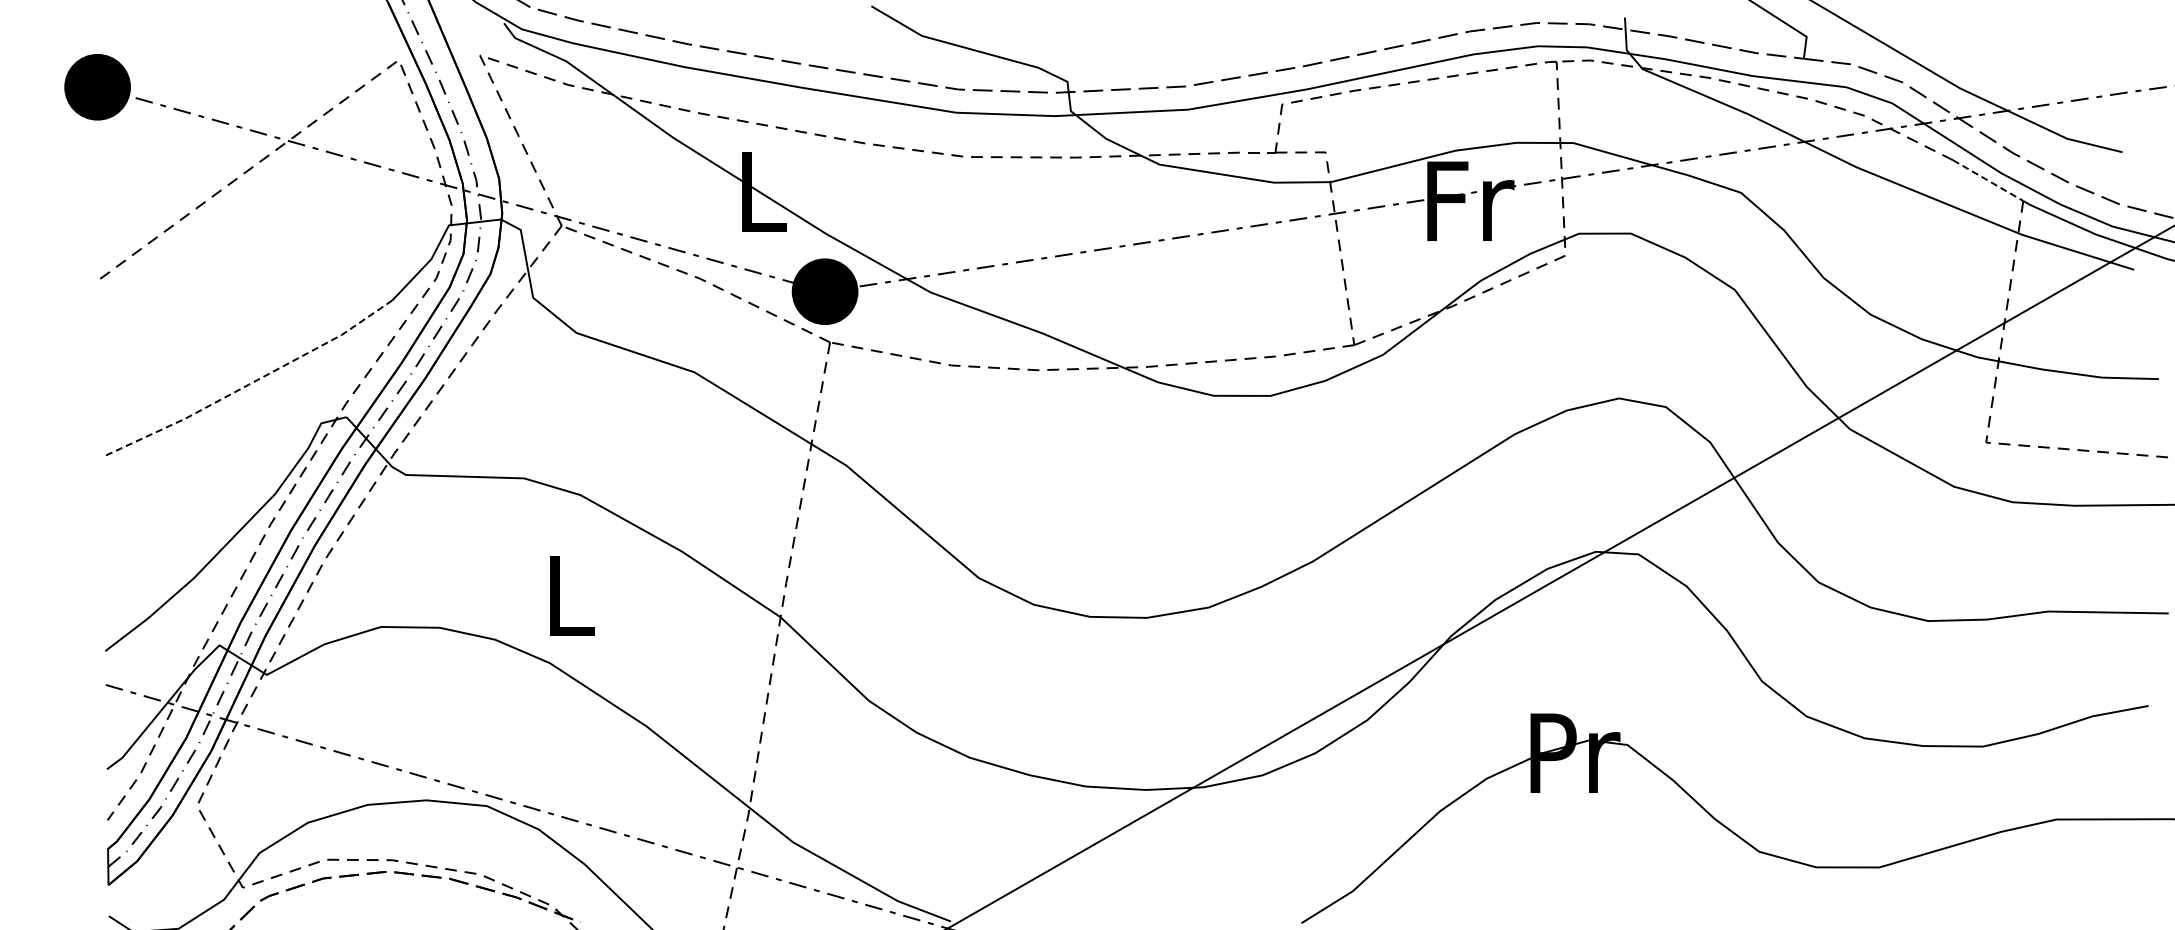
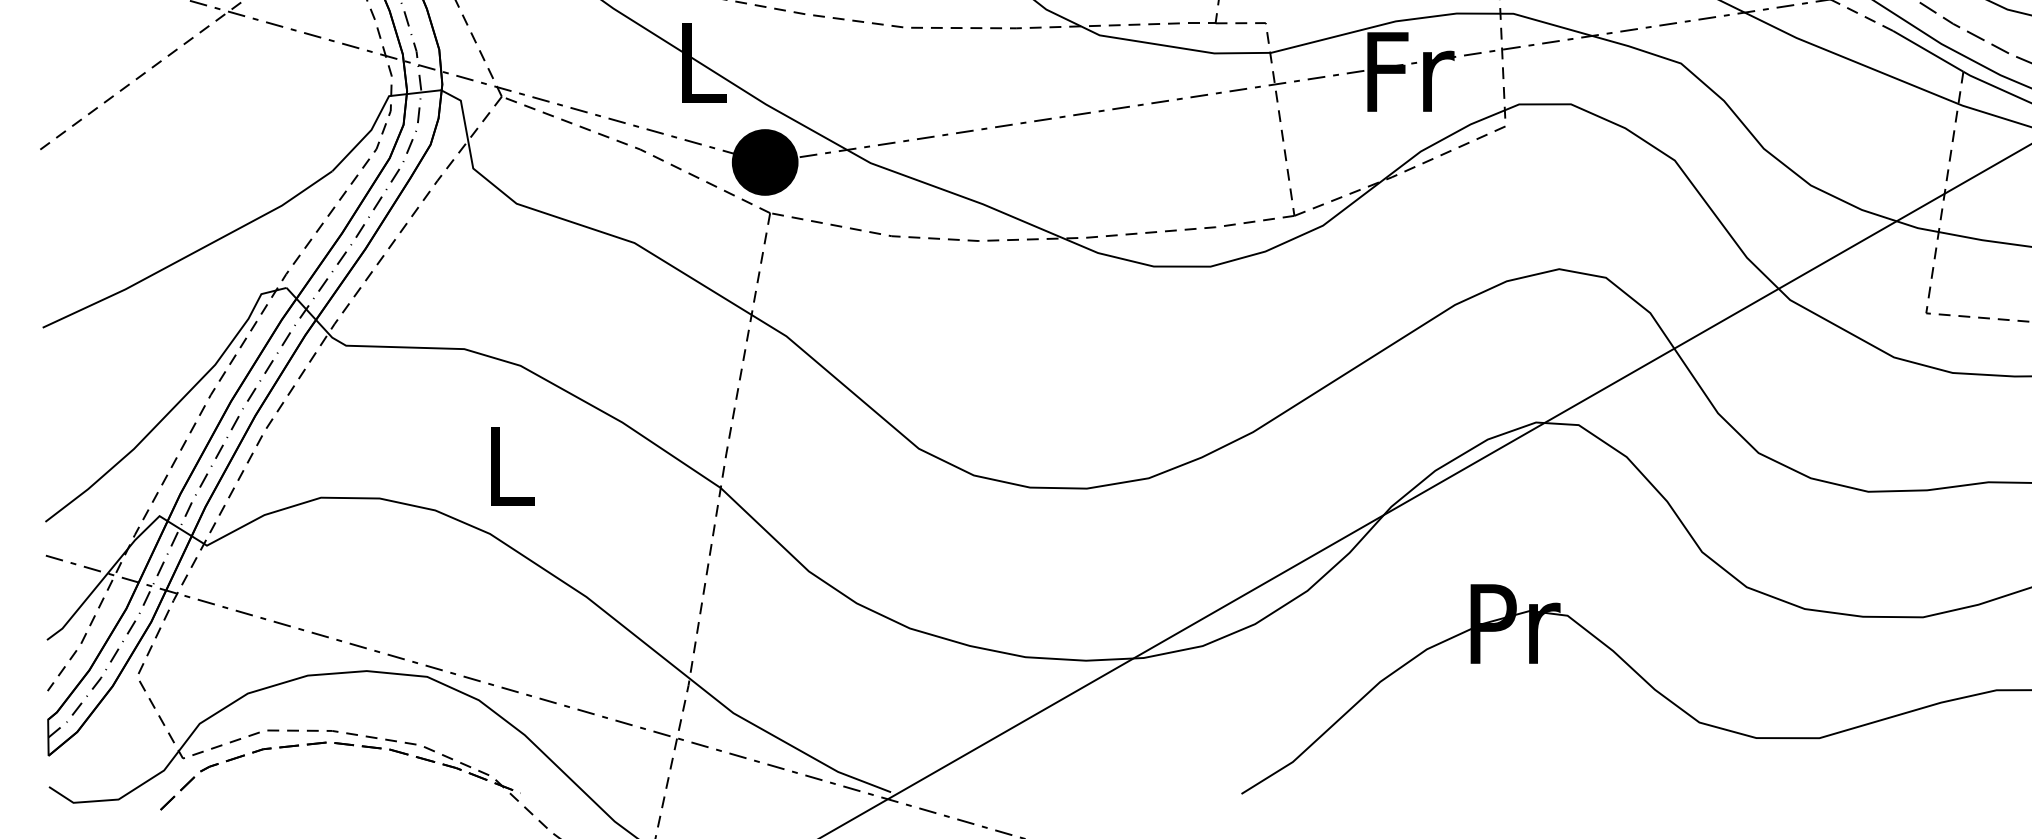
line: (1988, 180) -> (1928, 51), dashed -> solid
line: (250, 383) -> (190, 254), dashed -> solid

